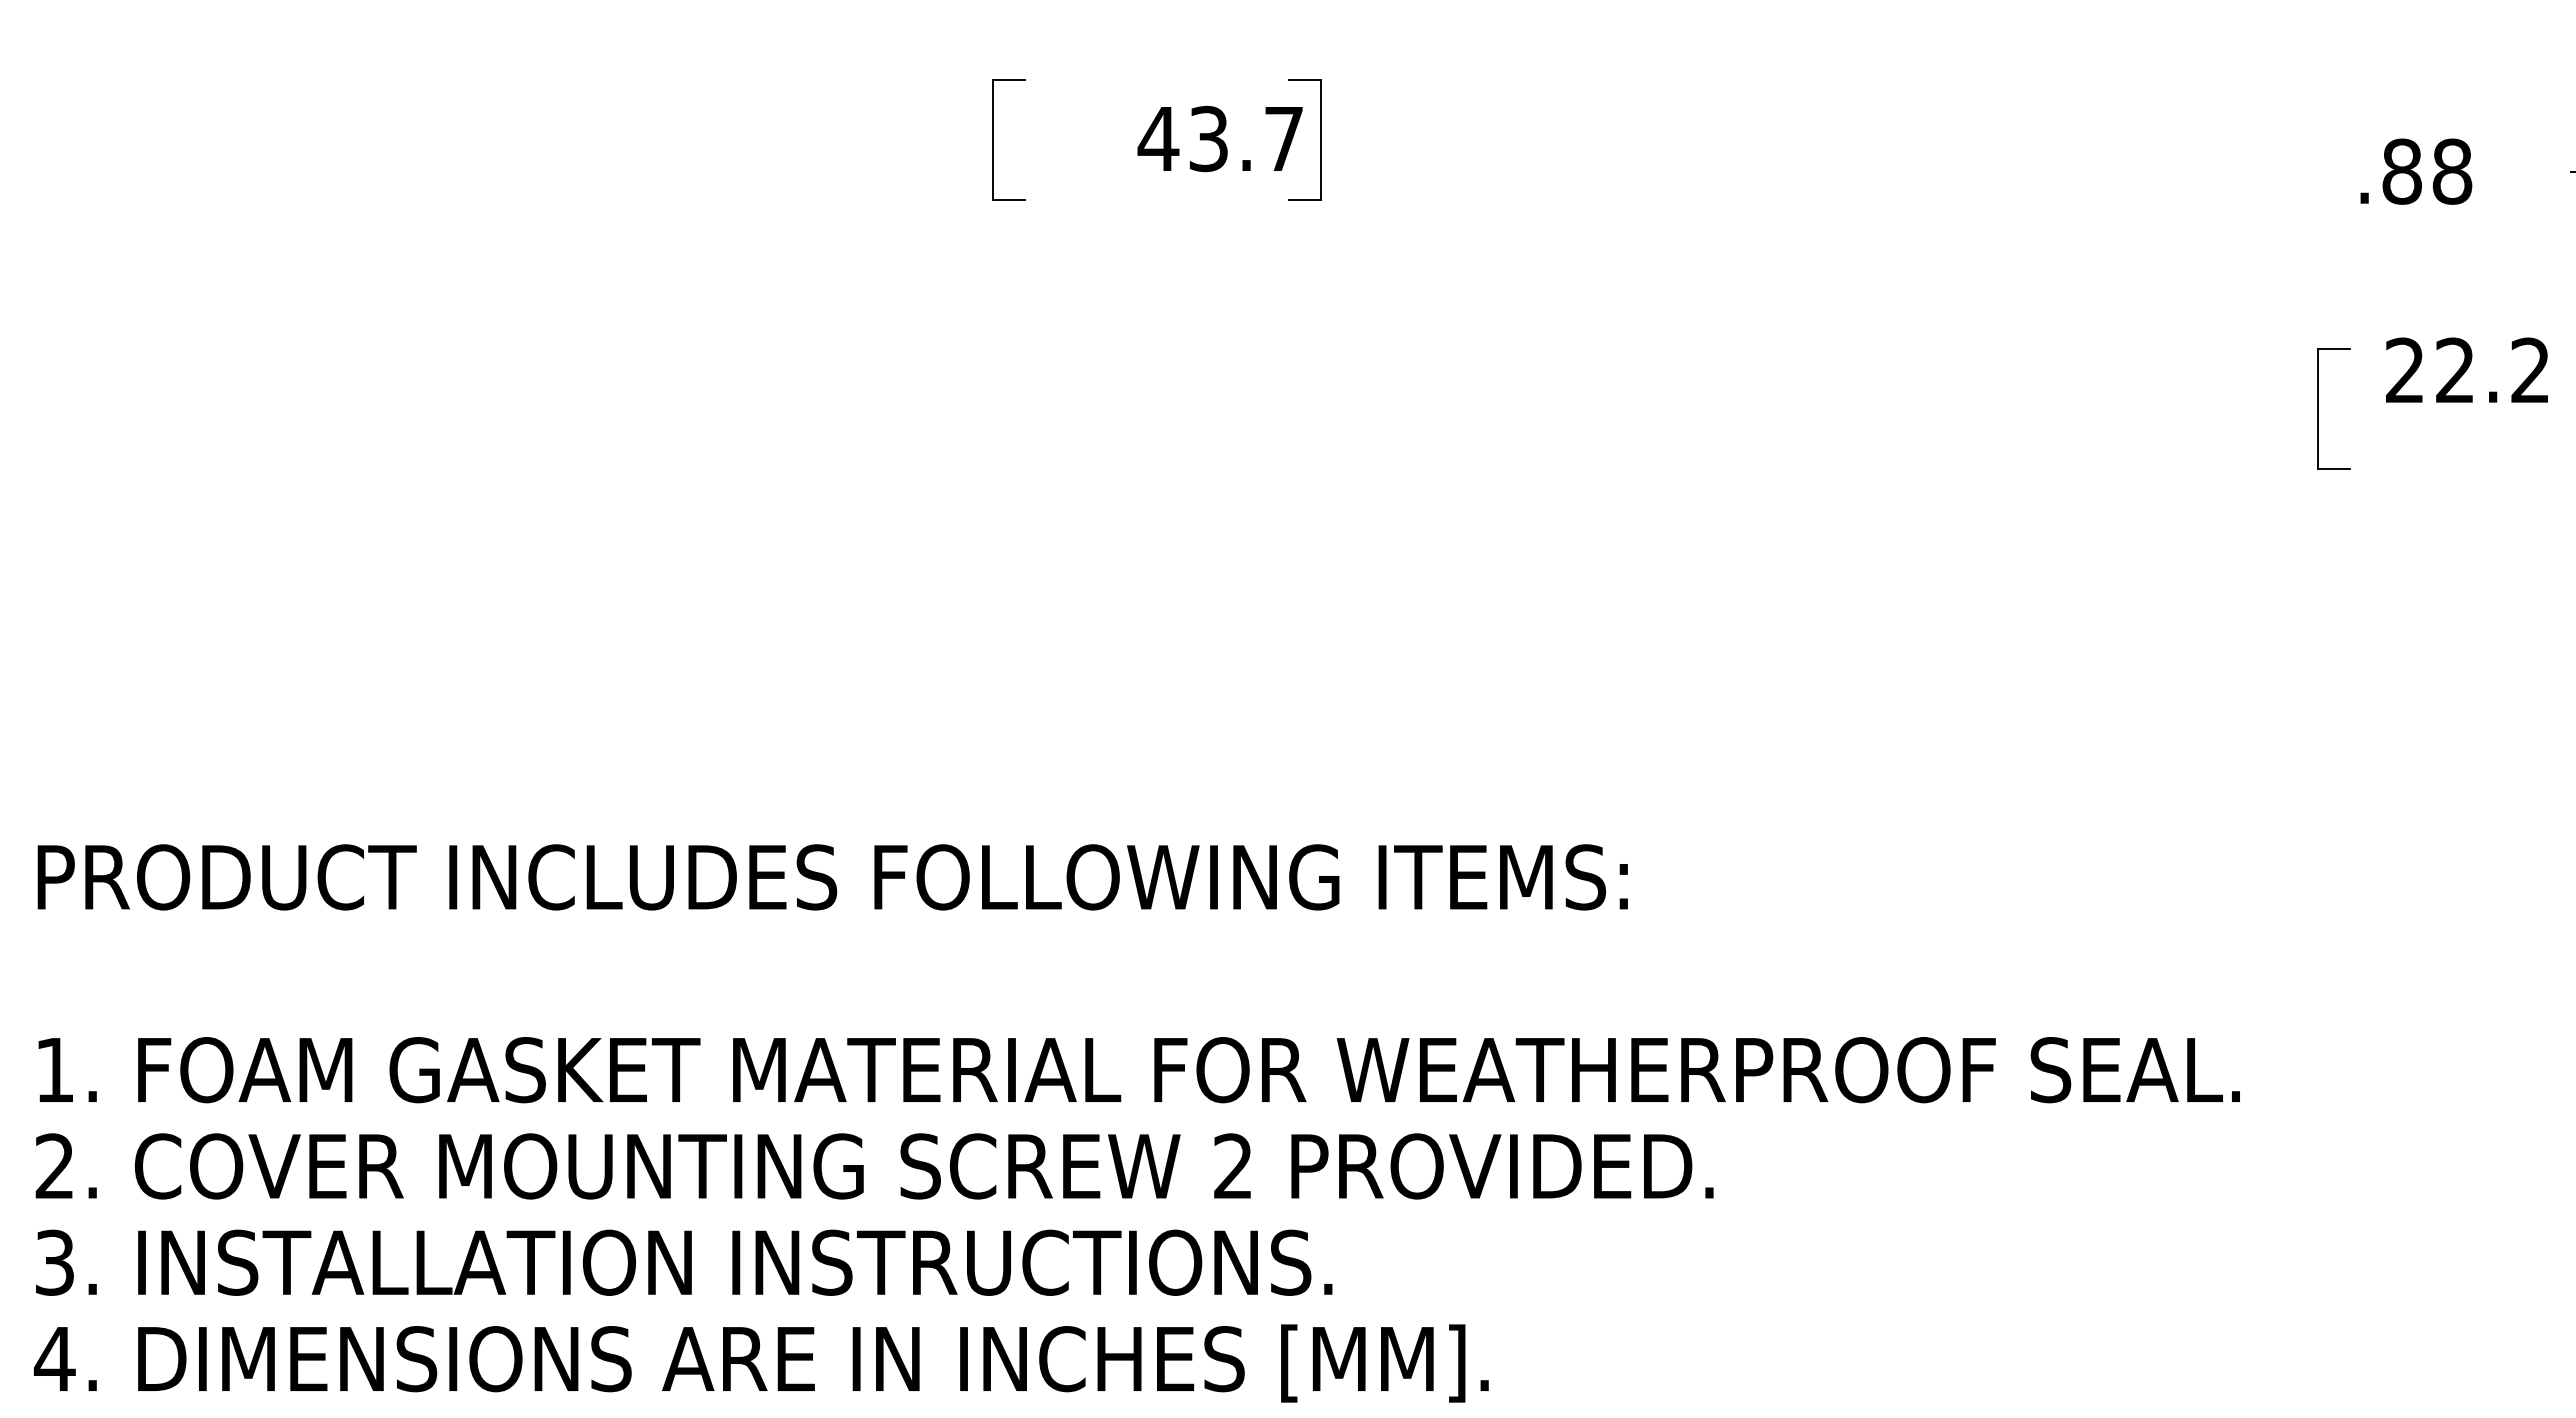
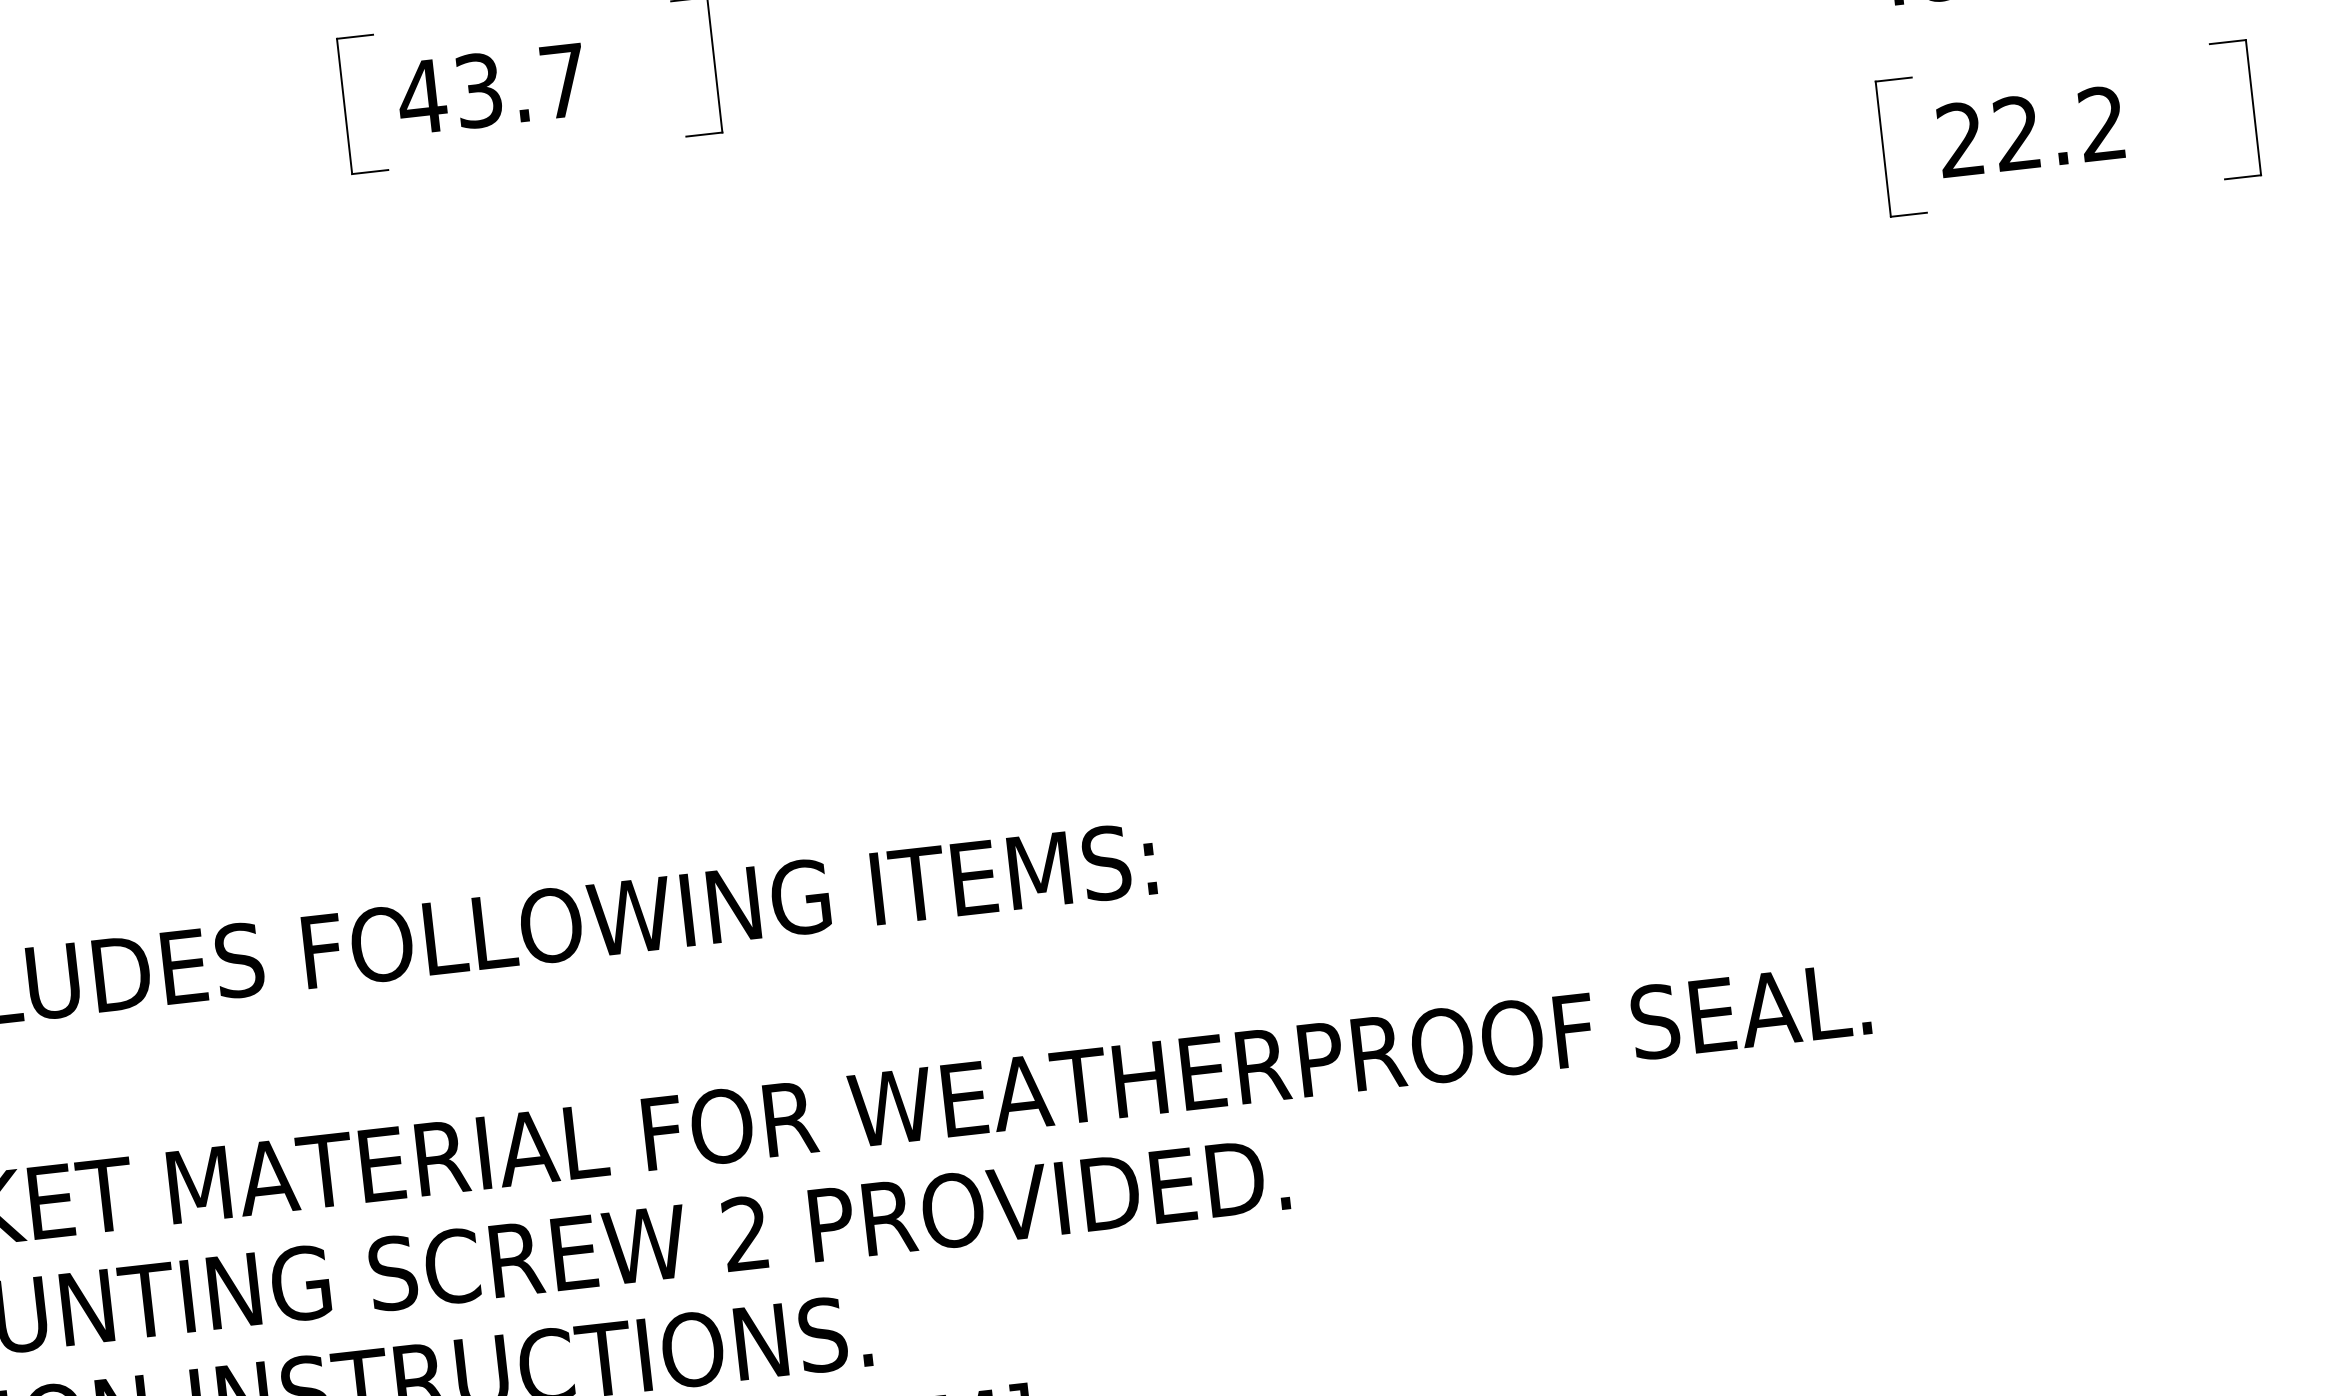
text: (1219, 138) -> (490, 88), moved
text: (2466, 369) -> (2029, 130), moved
part: (2318, 408) -> (1883, 148), moved

